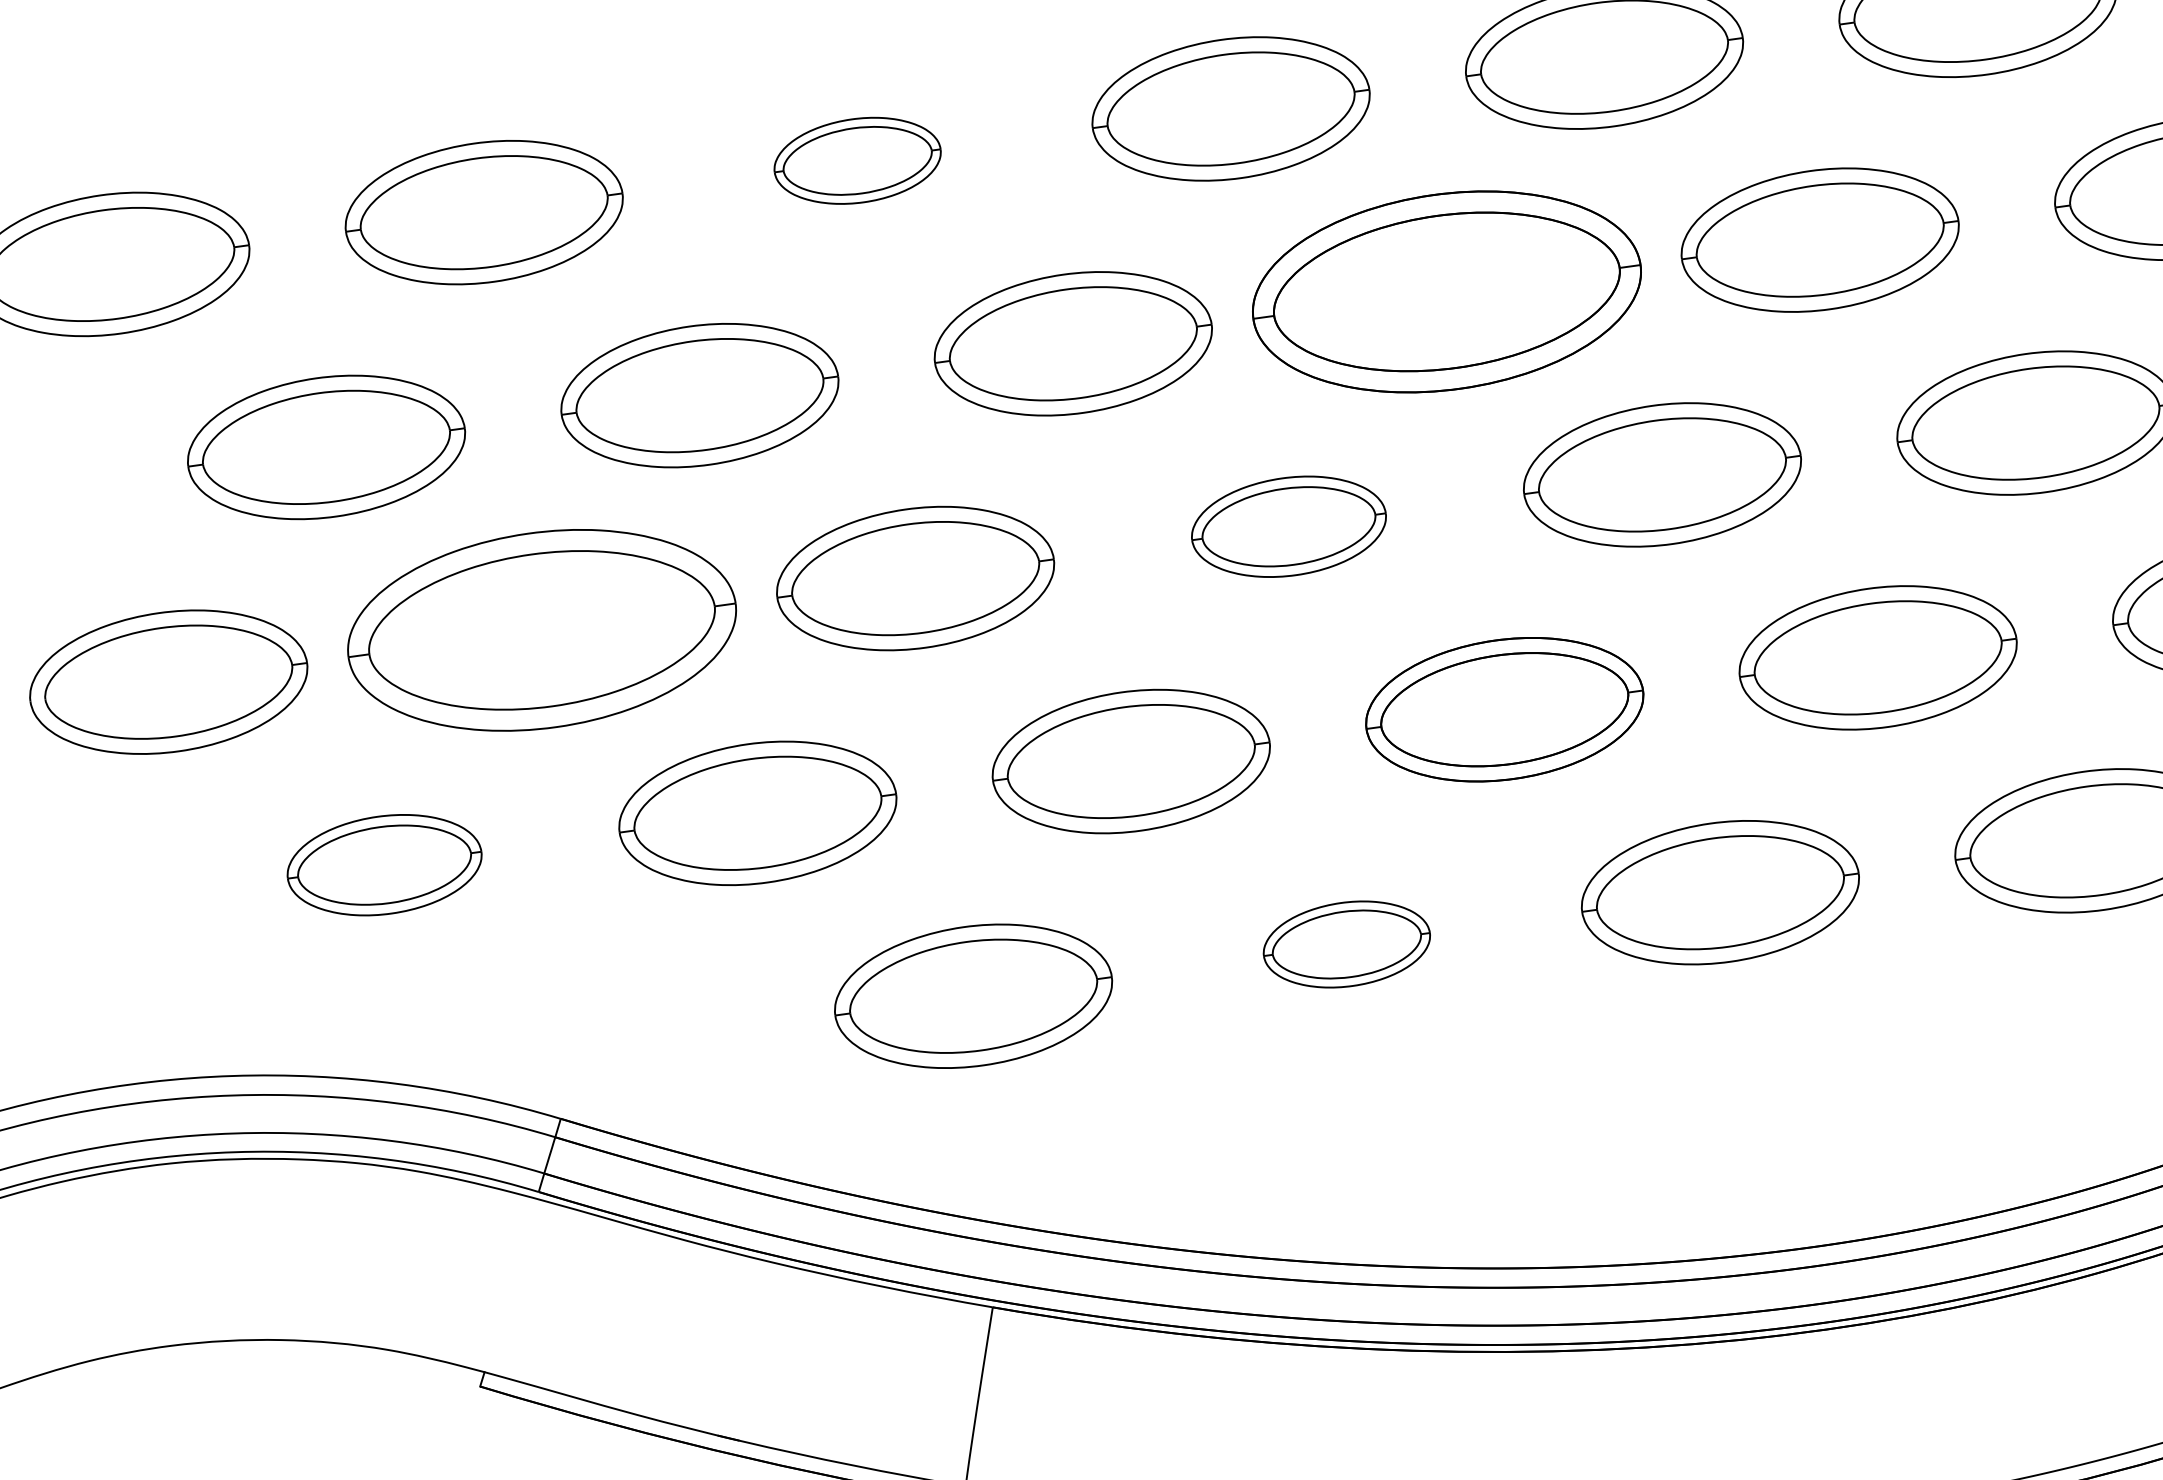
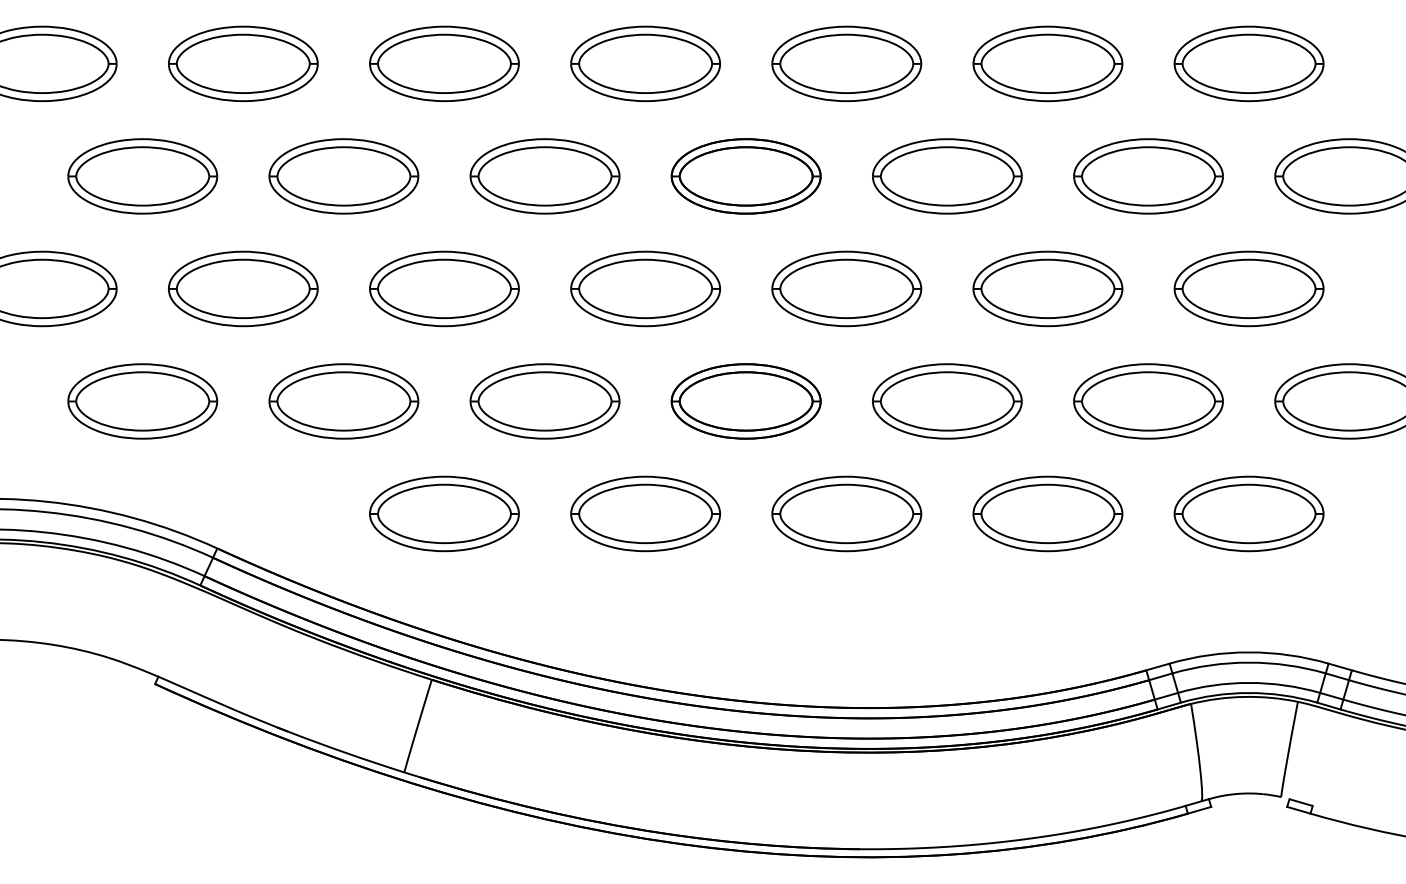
part: (857, 160) -> (444, 63), size x1.67
part: (1445, 292) -> (745, 176), size x0.71
part: (1288, 525) -> (645, 288), size x1.43
part: (542, 629) -> (243, 288), size x0.71
part: (384, 865) -> (142, 401), size x1.43
part: (1346, 943) -> (645, 513), size x1.67

